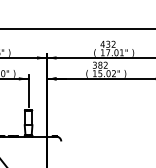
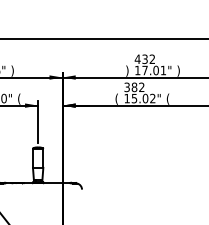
text: (95, 52) -> (127, 70), ( -> )
text: (14, 73) -> (19, 98), ) -> (
text: (124, 73) -> (167, 98), ) -> (

